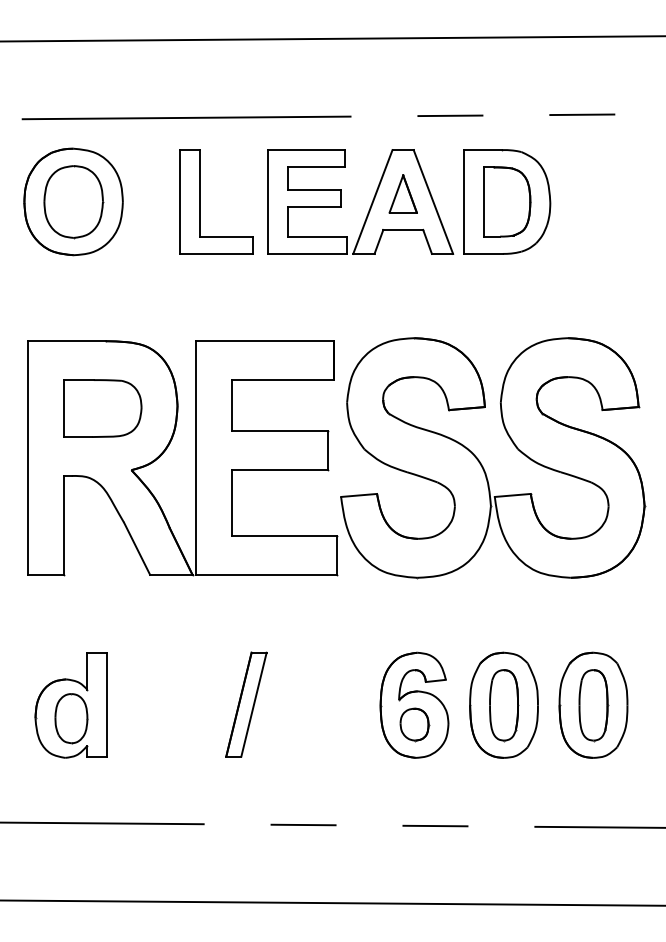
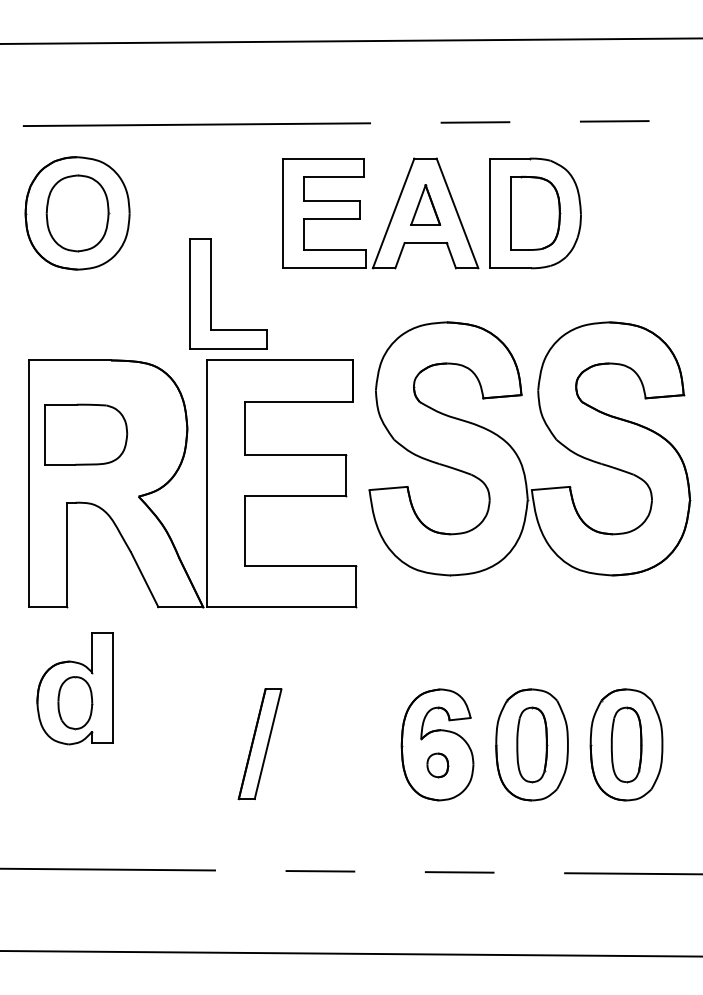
part: (200, 201) -> (211, 293), moved
part: (102, 408) -> (85, 434), moved
part: (482, 464) -> (518, 455), moved
part: (70, 705) -> (74, 689), moved
part: (414, 724) -> (437, 765), size x0.7

